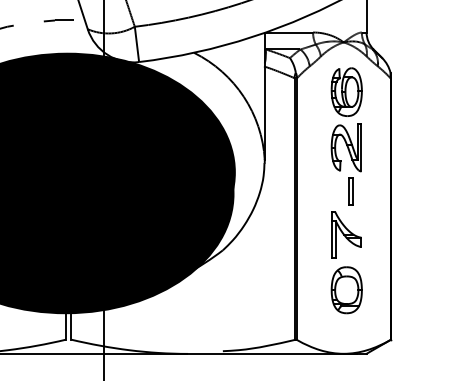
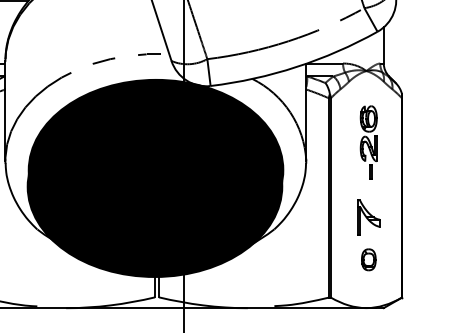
part: (346, 136) -> (368, 142), size x0.7
part: (346, 289) -> (368, 259), size x0.6

